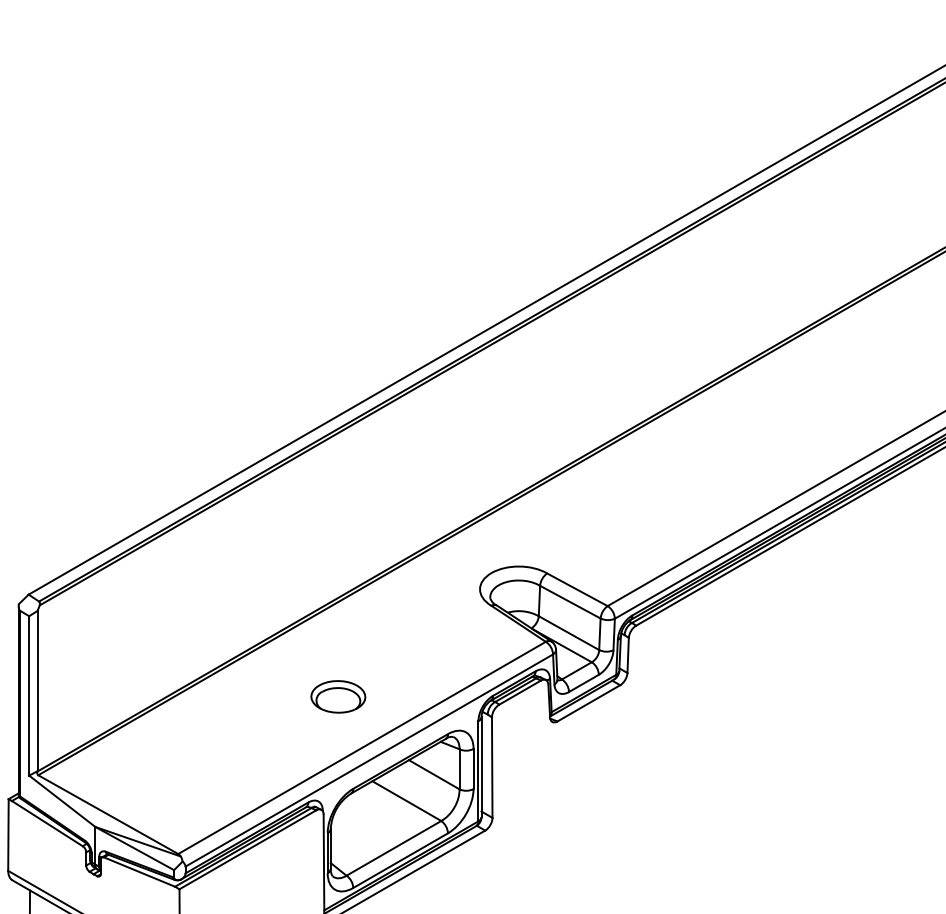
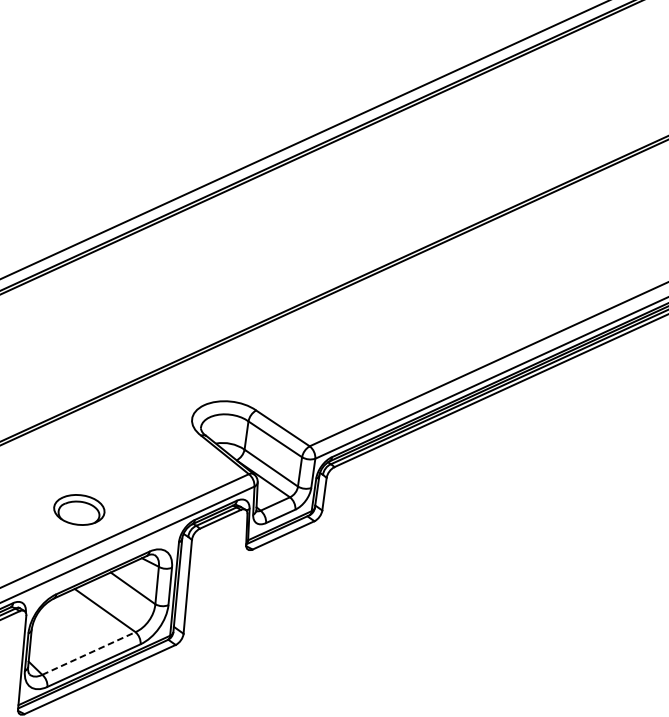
part: (338, 696) -> (79, 509), moved
line: (393, 848) -> (88, 653), solid -> dashed

